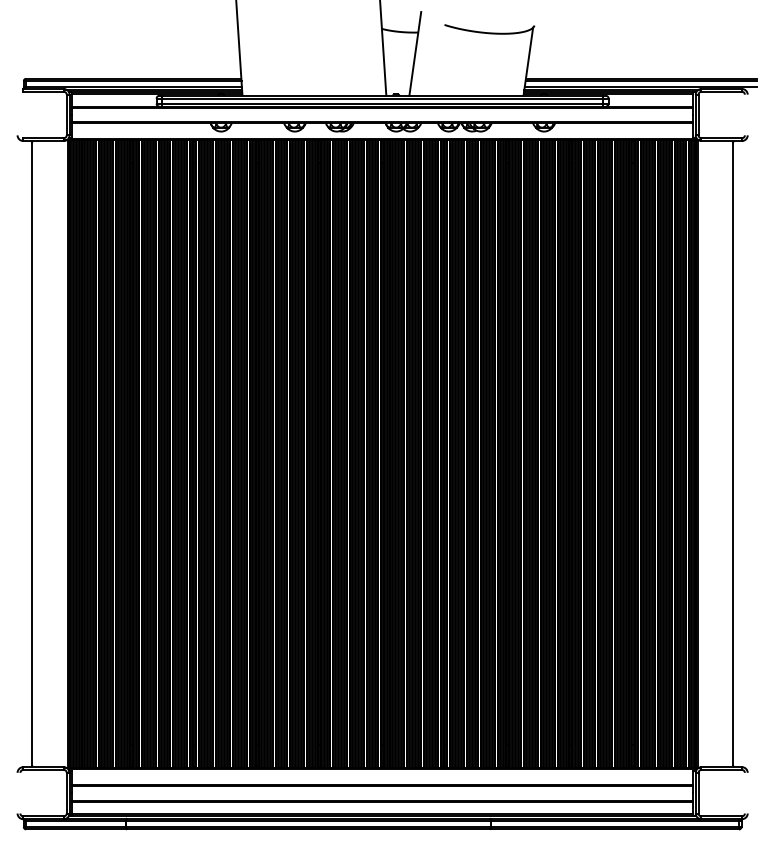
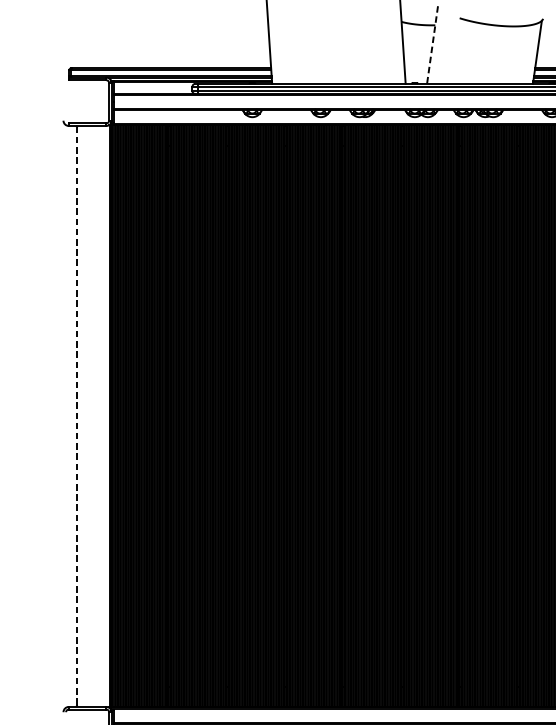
line: (415, 54) -> (432, 45), solid -> dashed
line: (32, 454) -> (77, 416), solid -> dashed

